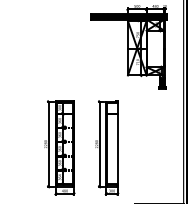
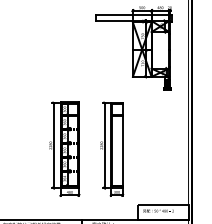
hatch: (128, 17) -> (133, 18), removed

